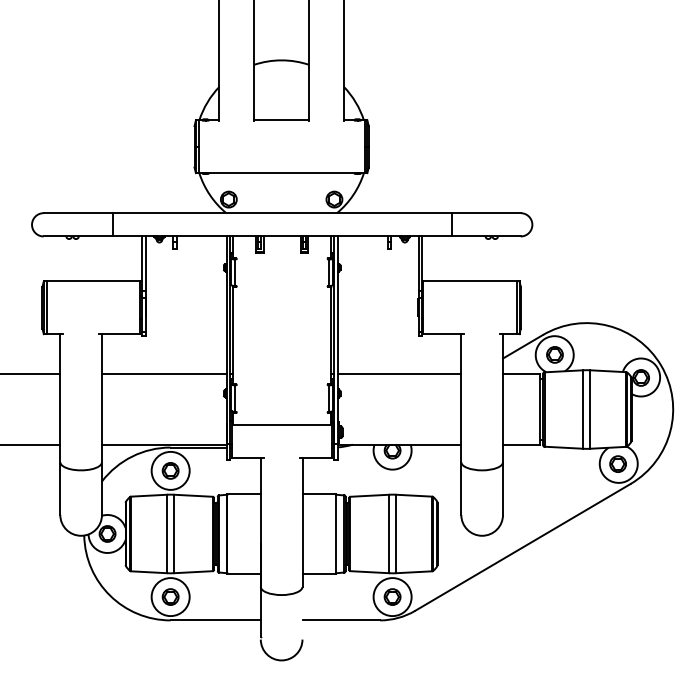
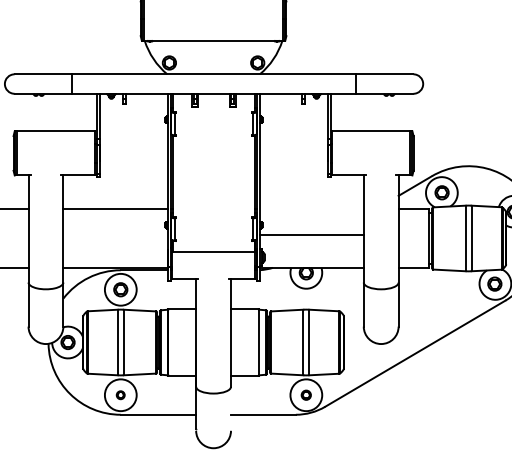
line: (399, 374) -> (312, 235), moved
part: (170, 596) -> (120, 394), size x0.6
part: (392, 596) -> (306, 394), size x0.7

